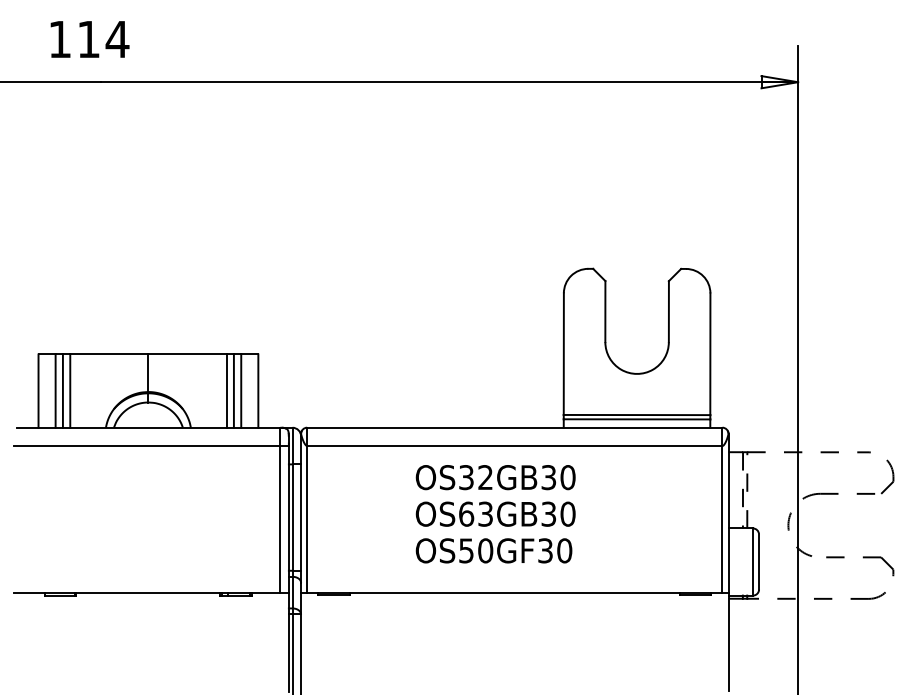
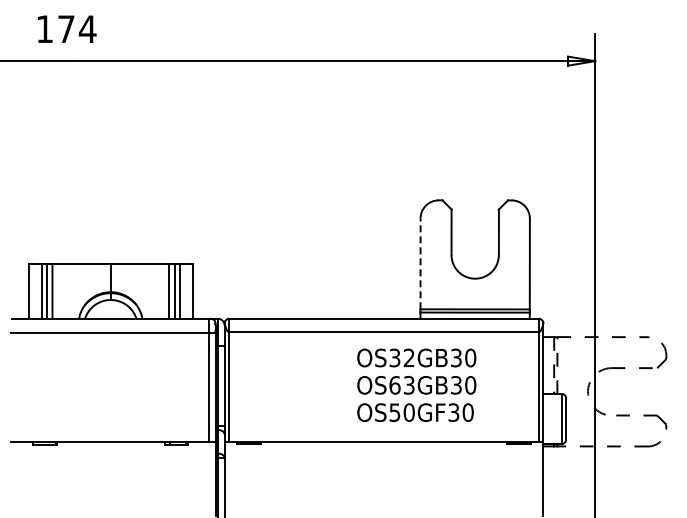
text: (89, 38) -> (66, 28), 114 -> 174
line: (563, 353) -> (420, 263), solid -> dashed
text: (495, 513) -> (416, 384), moved

